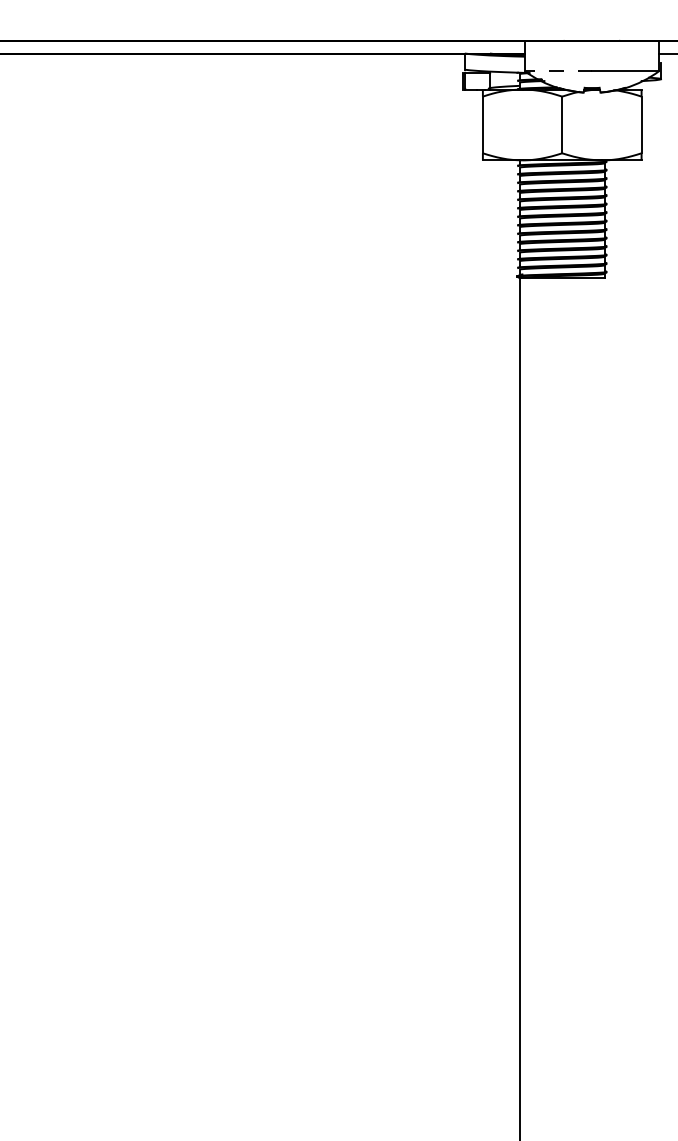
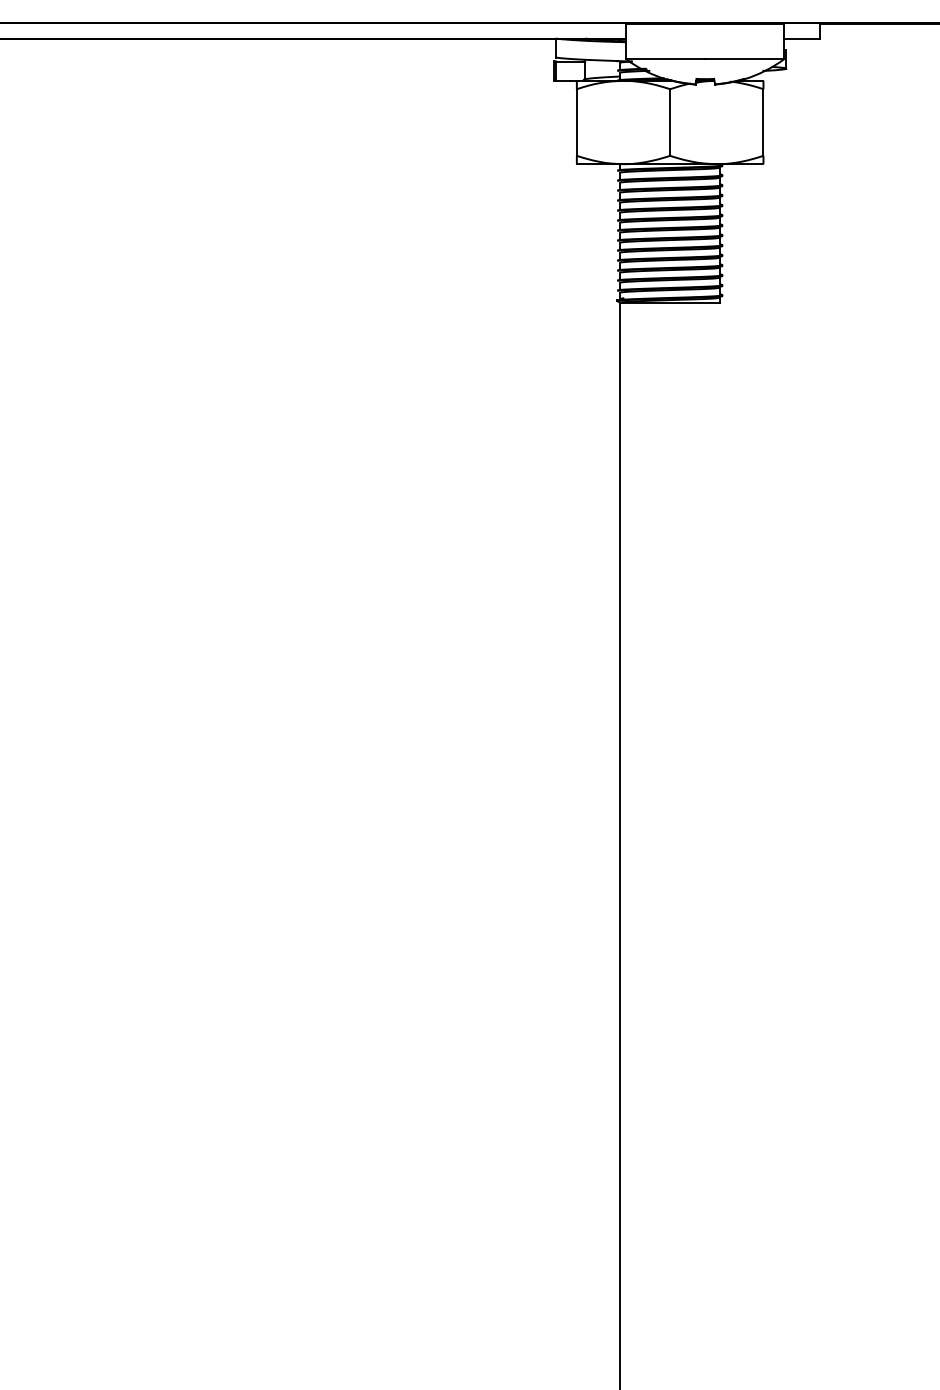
line: (558, 71) -> (665, 59), dashed -> solid

